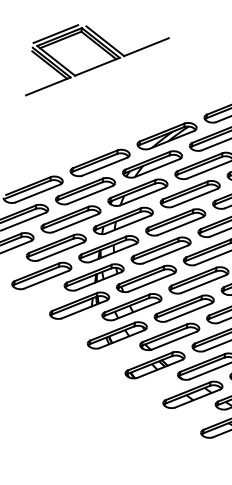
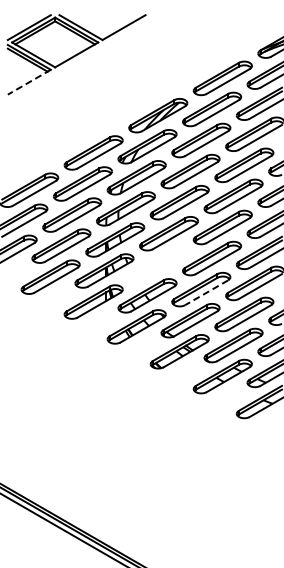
line: (48, 86) -> (29, 82), solid -> dashed
part: (146, 278) -> (158, 264), removed
line: (188, 312) -> (206, 292), solid -> dashed

